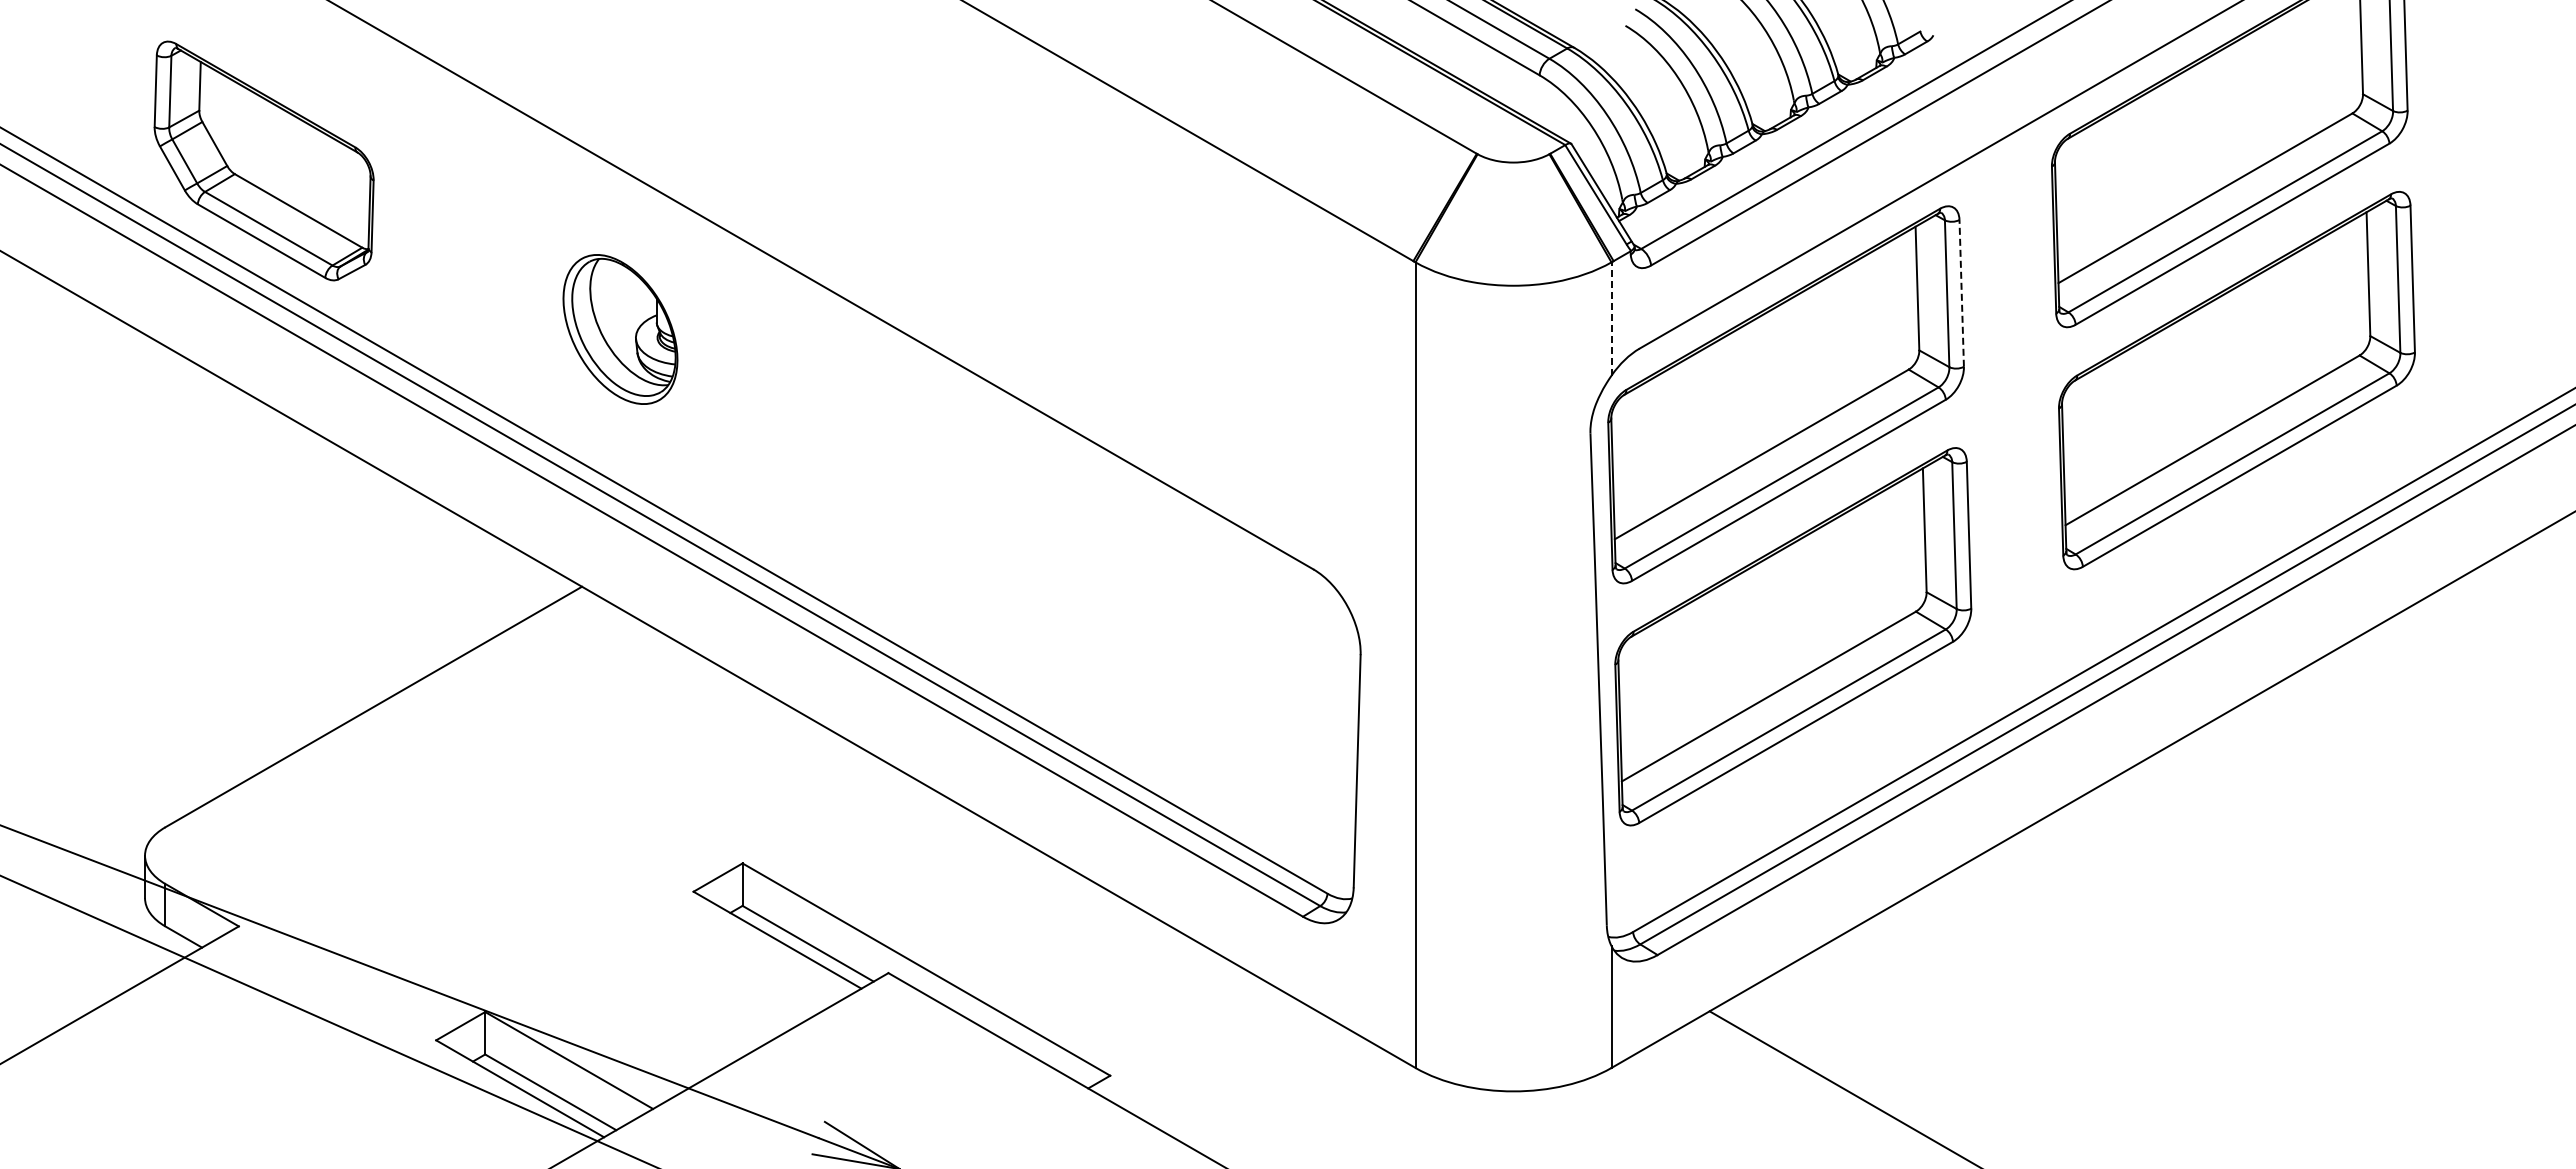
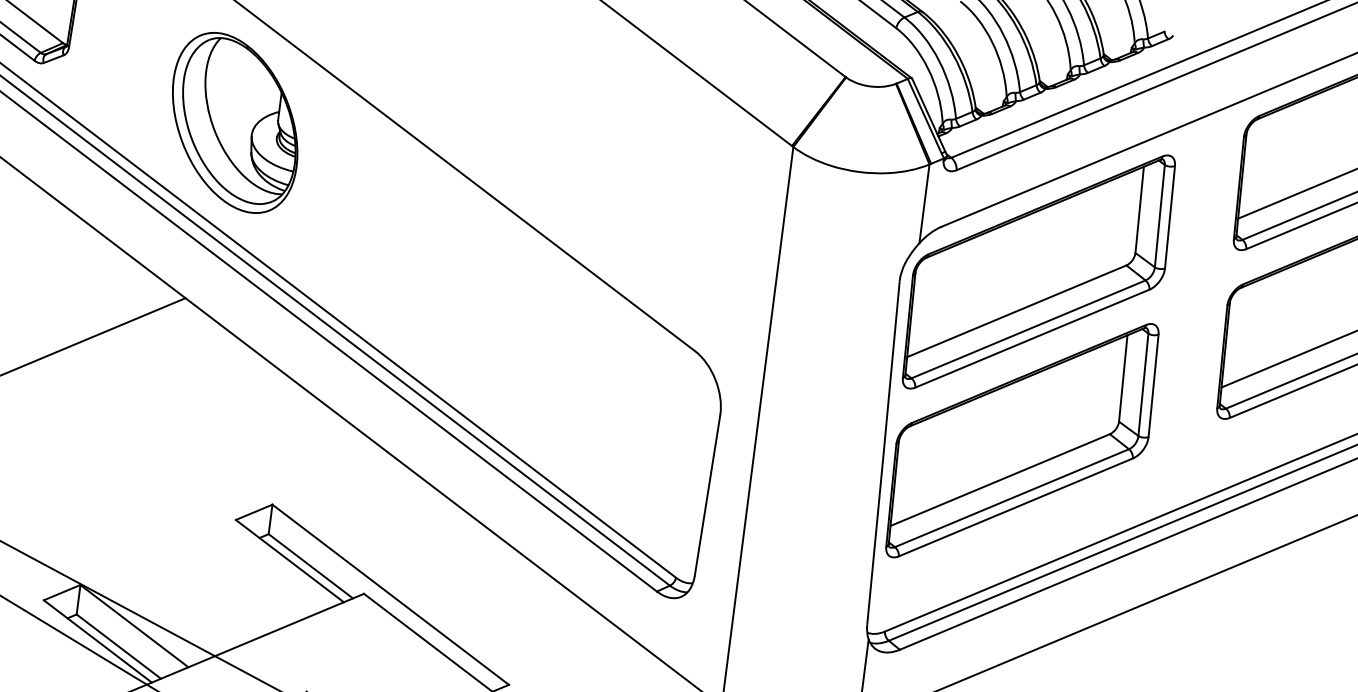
line: (1961, 292) -> (1169, 216), dashed -> solid
line: (1611, 319) -> (924, 204), dashed -> solid
part: (620, 329) -> (235, 122), size x1.67

